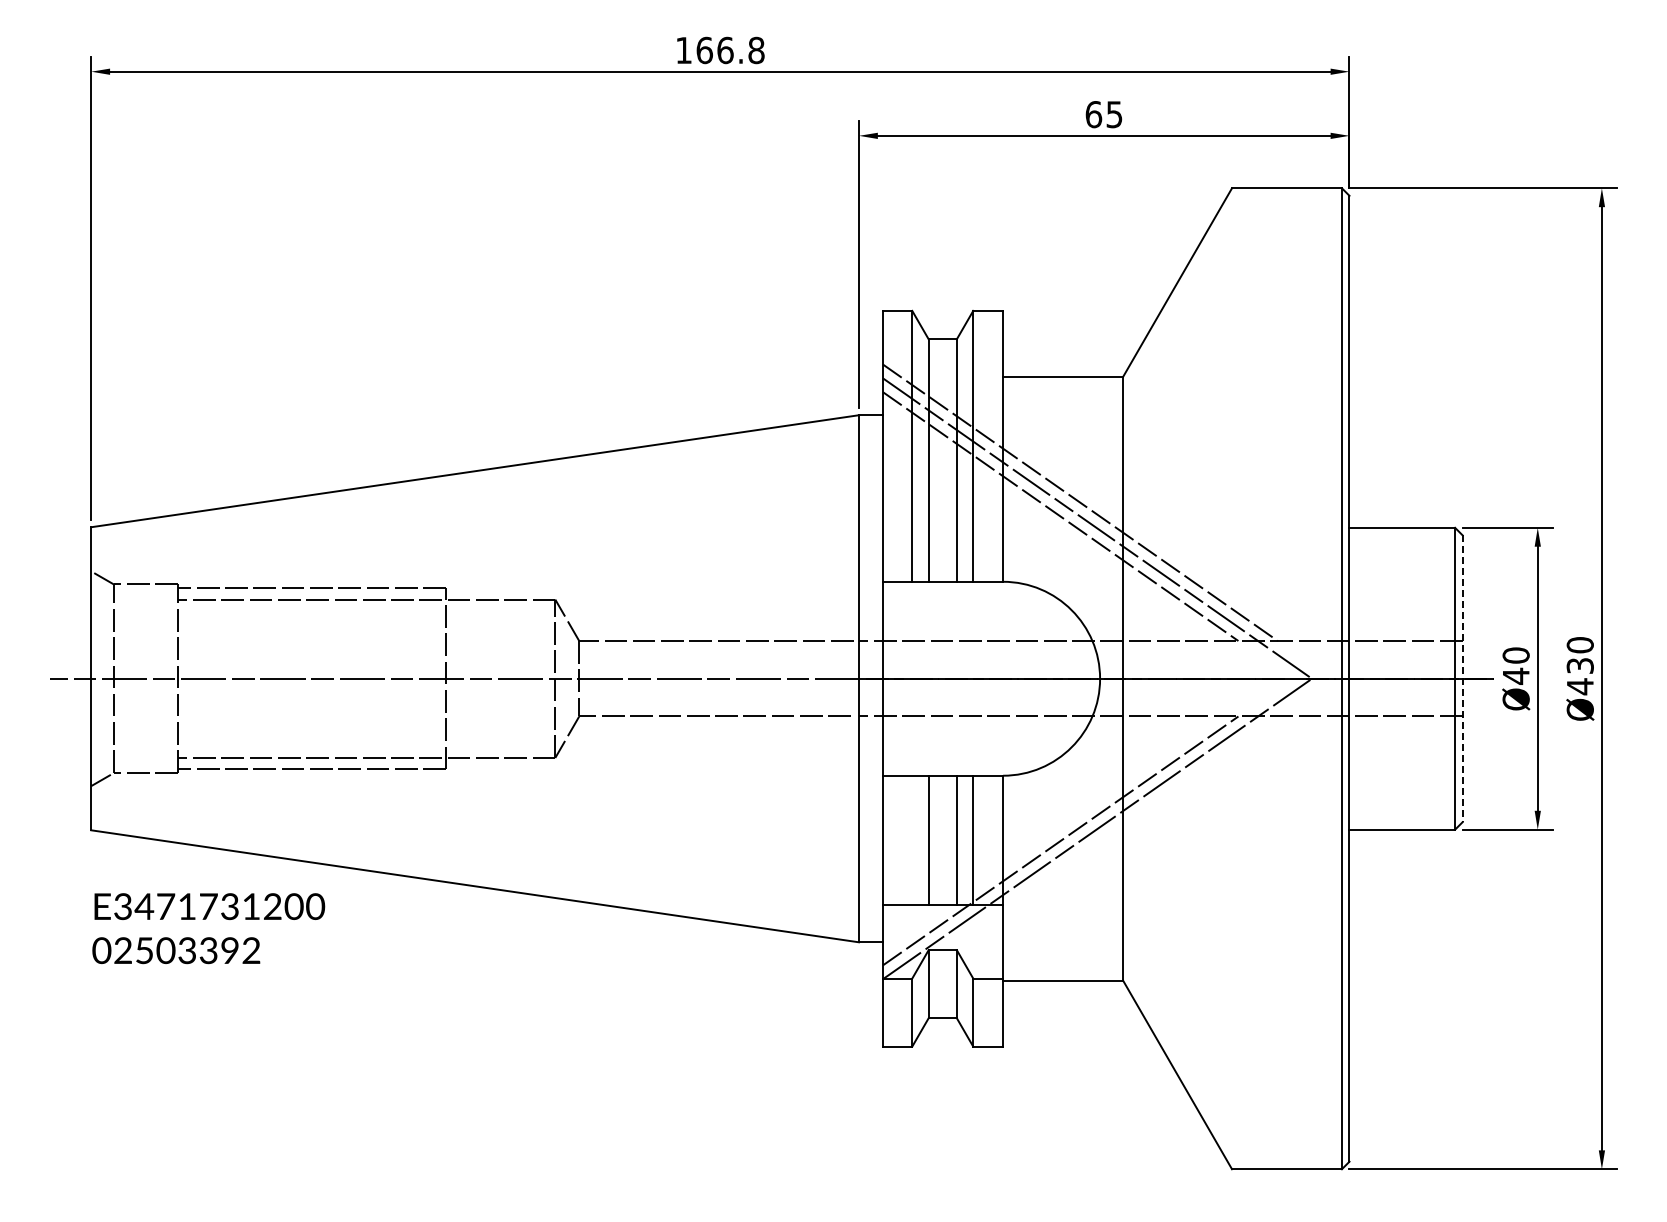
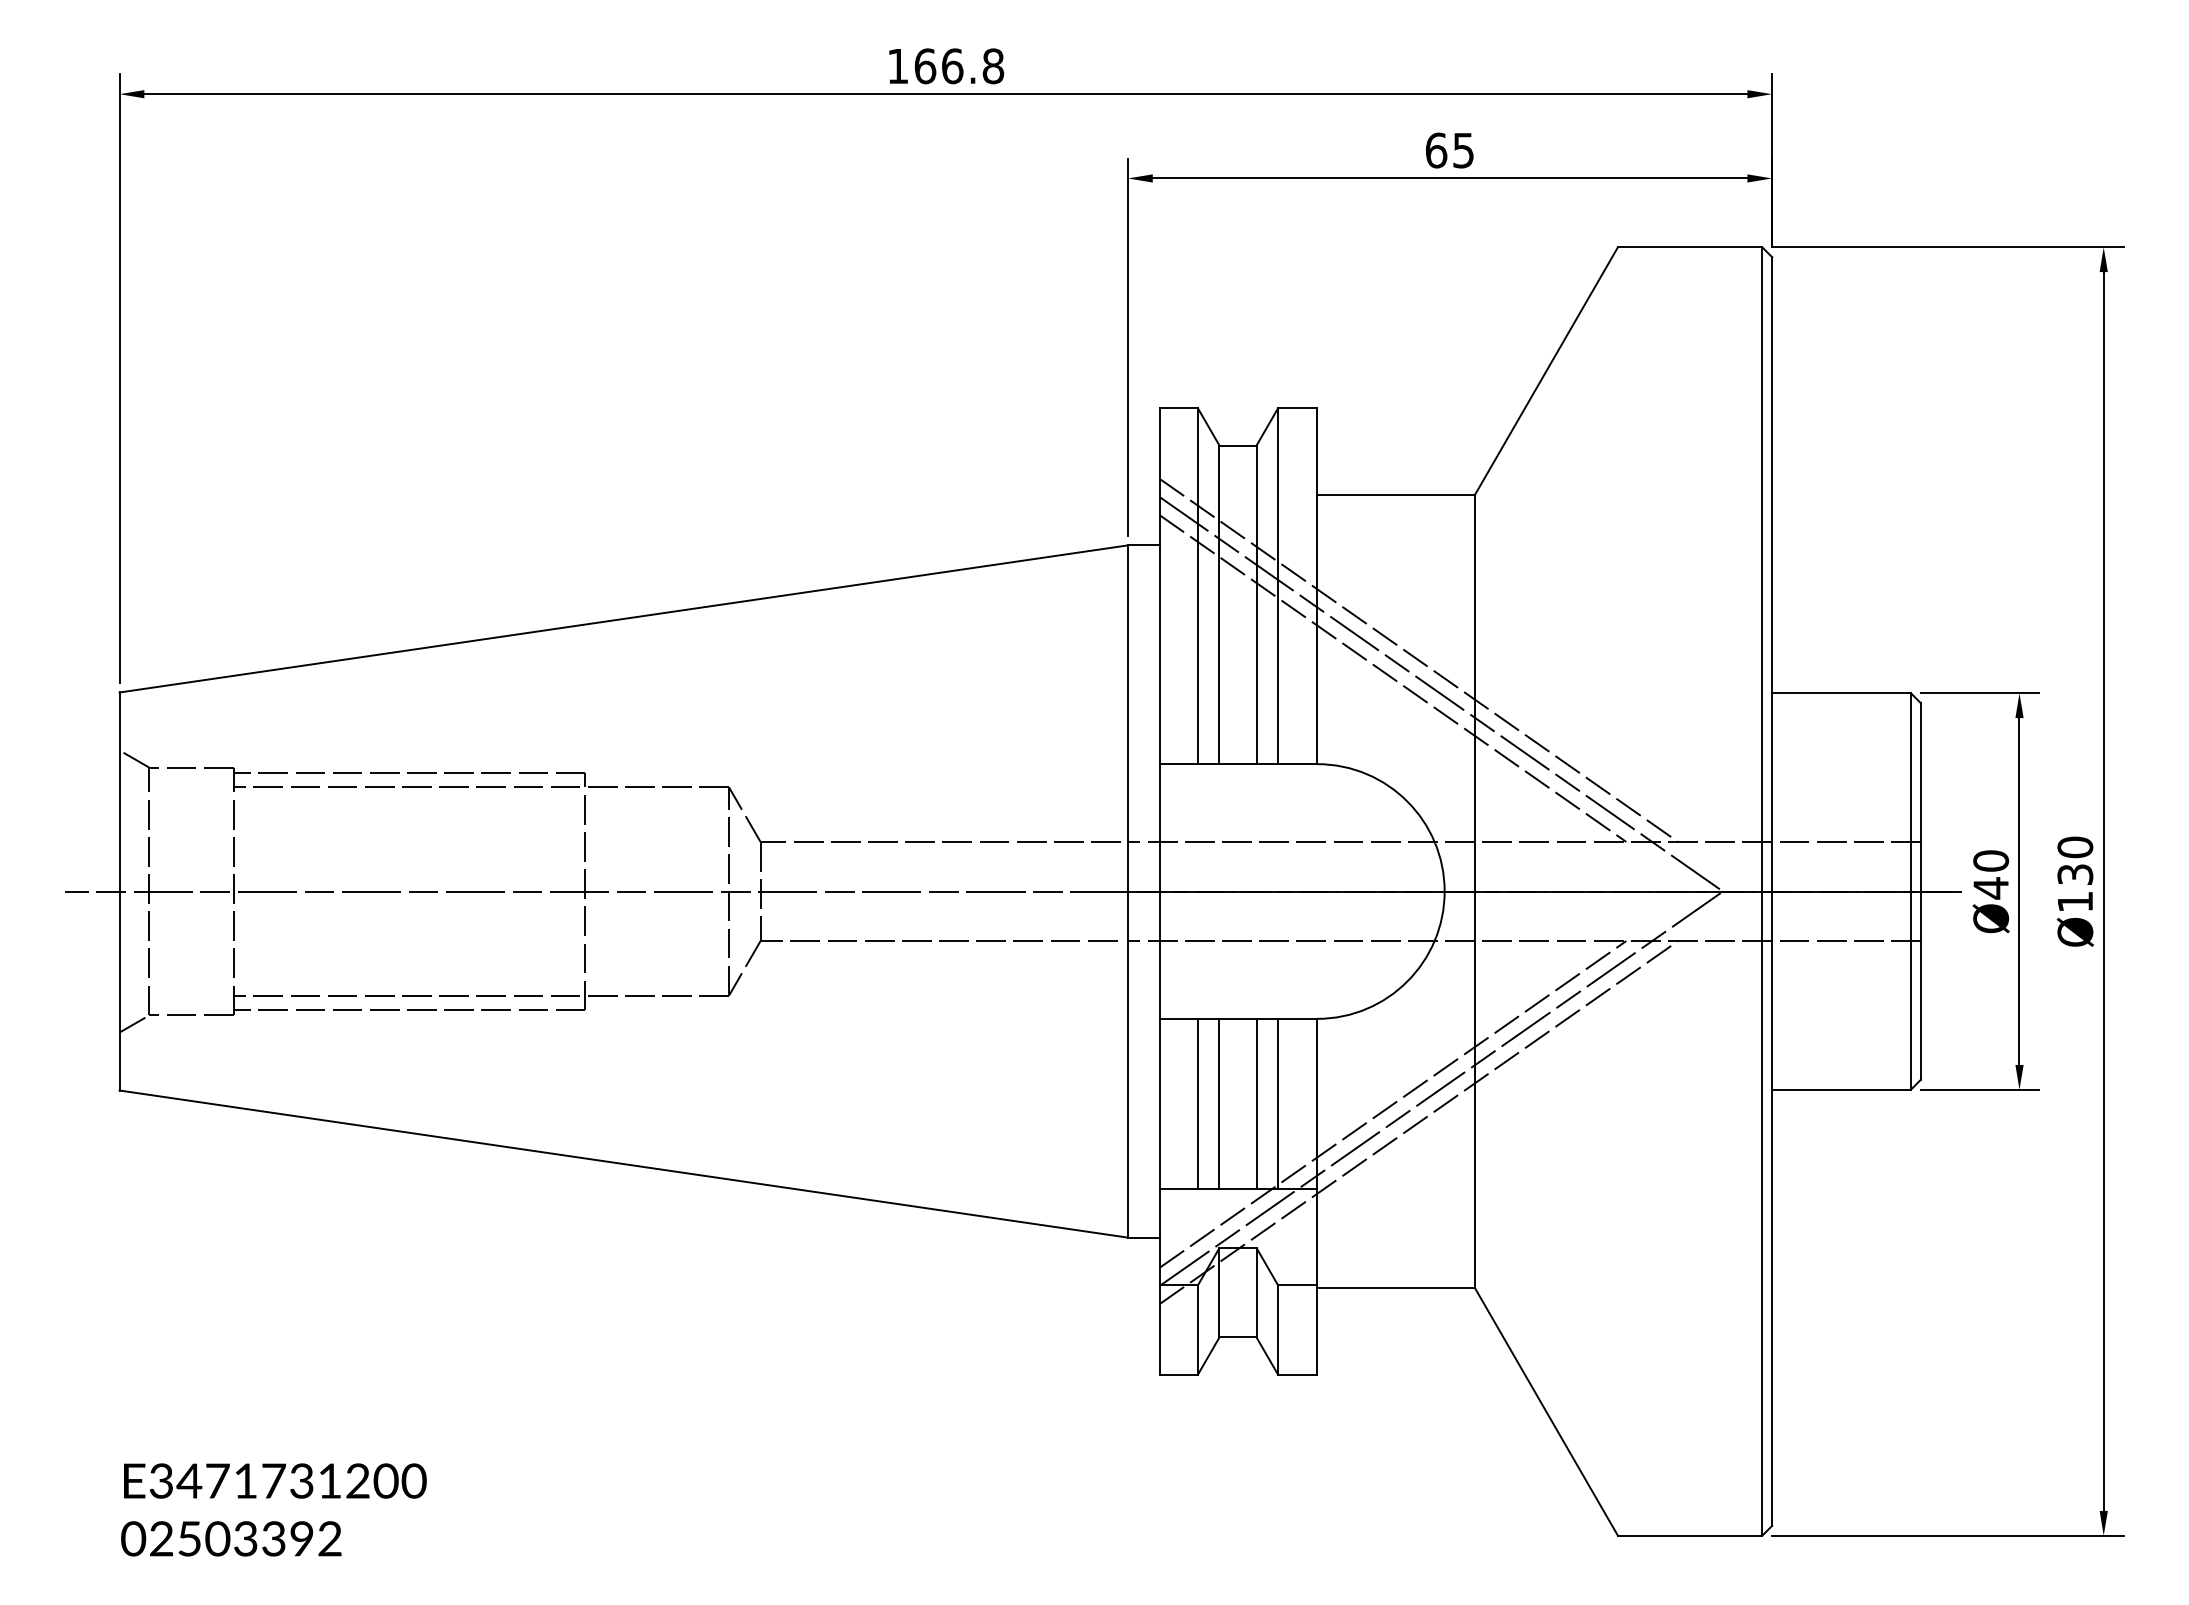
line: (1462, 679) -> (1920, 892), dashed -> solid
text: (1580, 686) -> (2075, 901), Ø430 -> Ø130
line: (912, 840) -> (1198, 1103), added
line: (1080, 854) -> (1418, 1122), added
text: (208, 928) -> (273, 1509), moved

